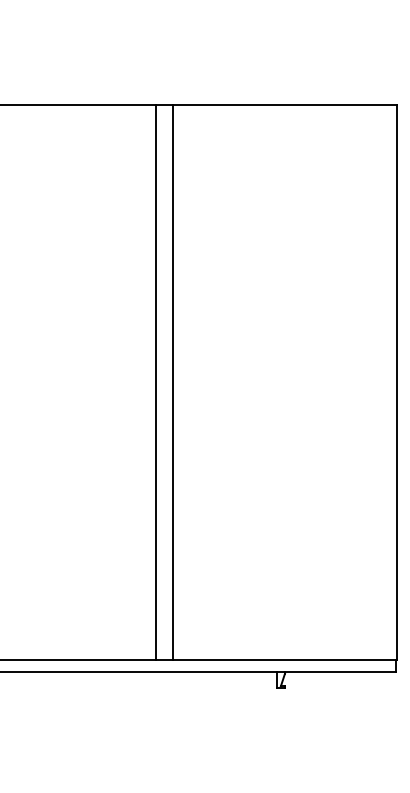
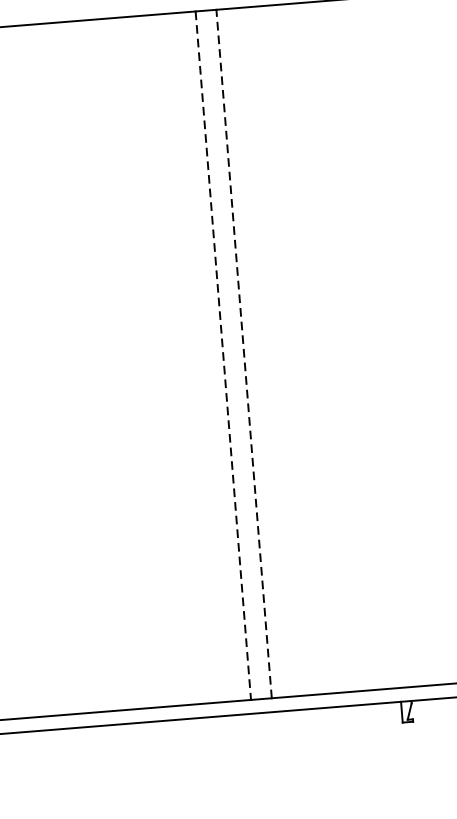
line: (156, 382) -> (223, 355), solid -> dashed
line: (173, 382) -> (244, 353), solid -> dashed

